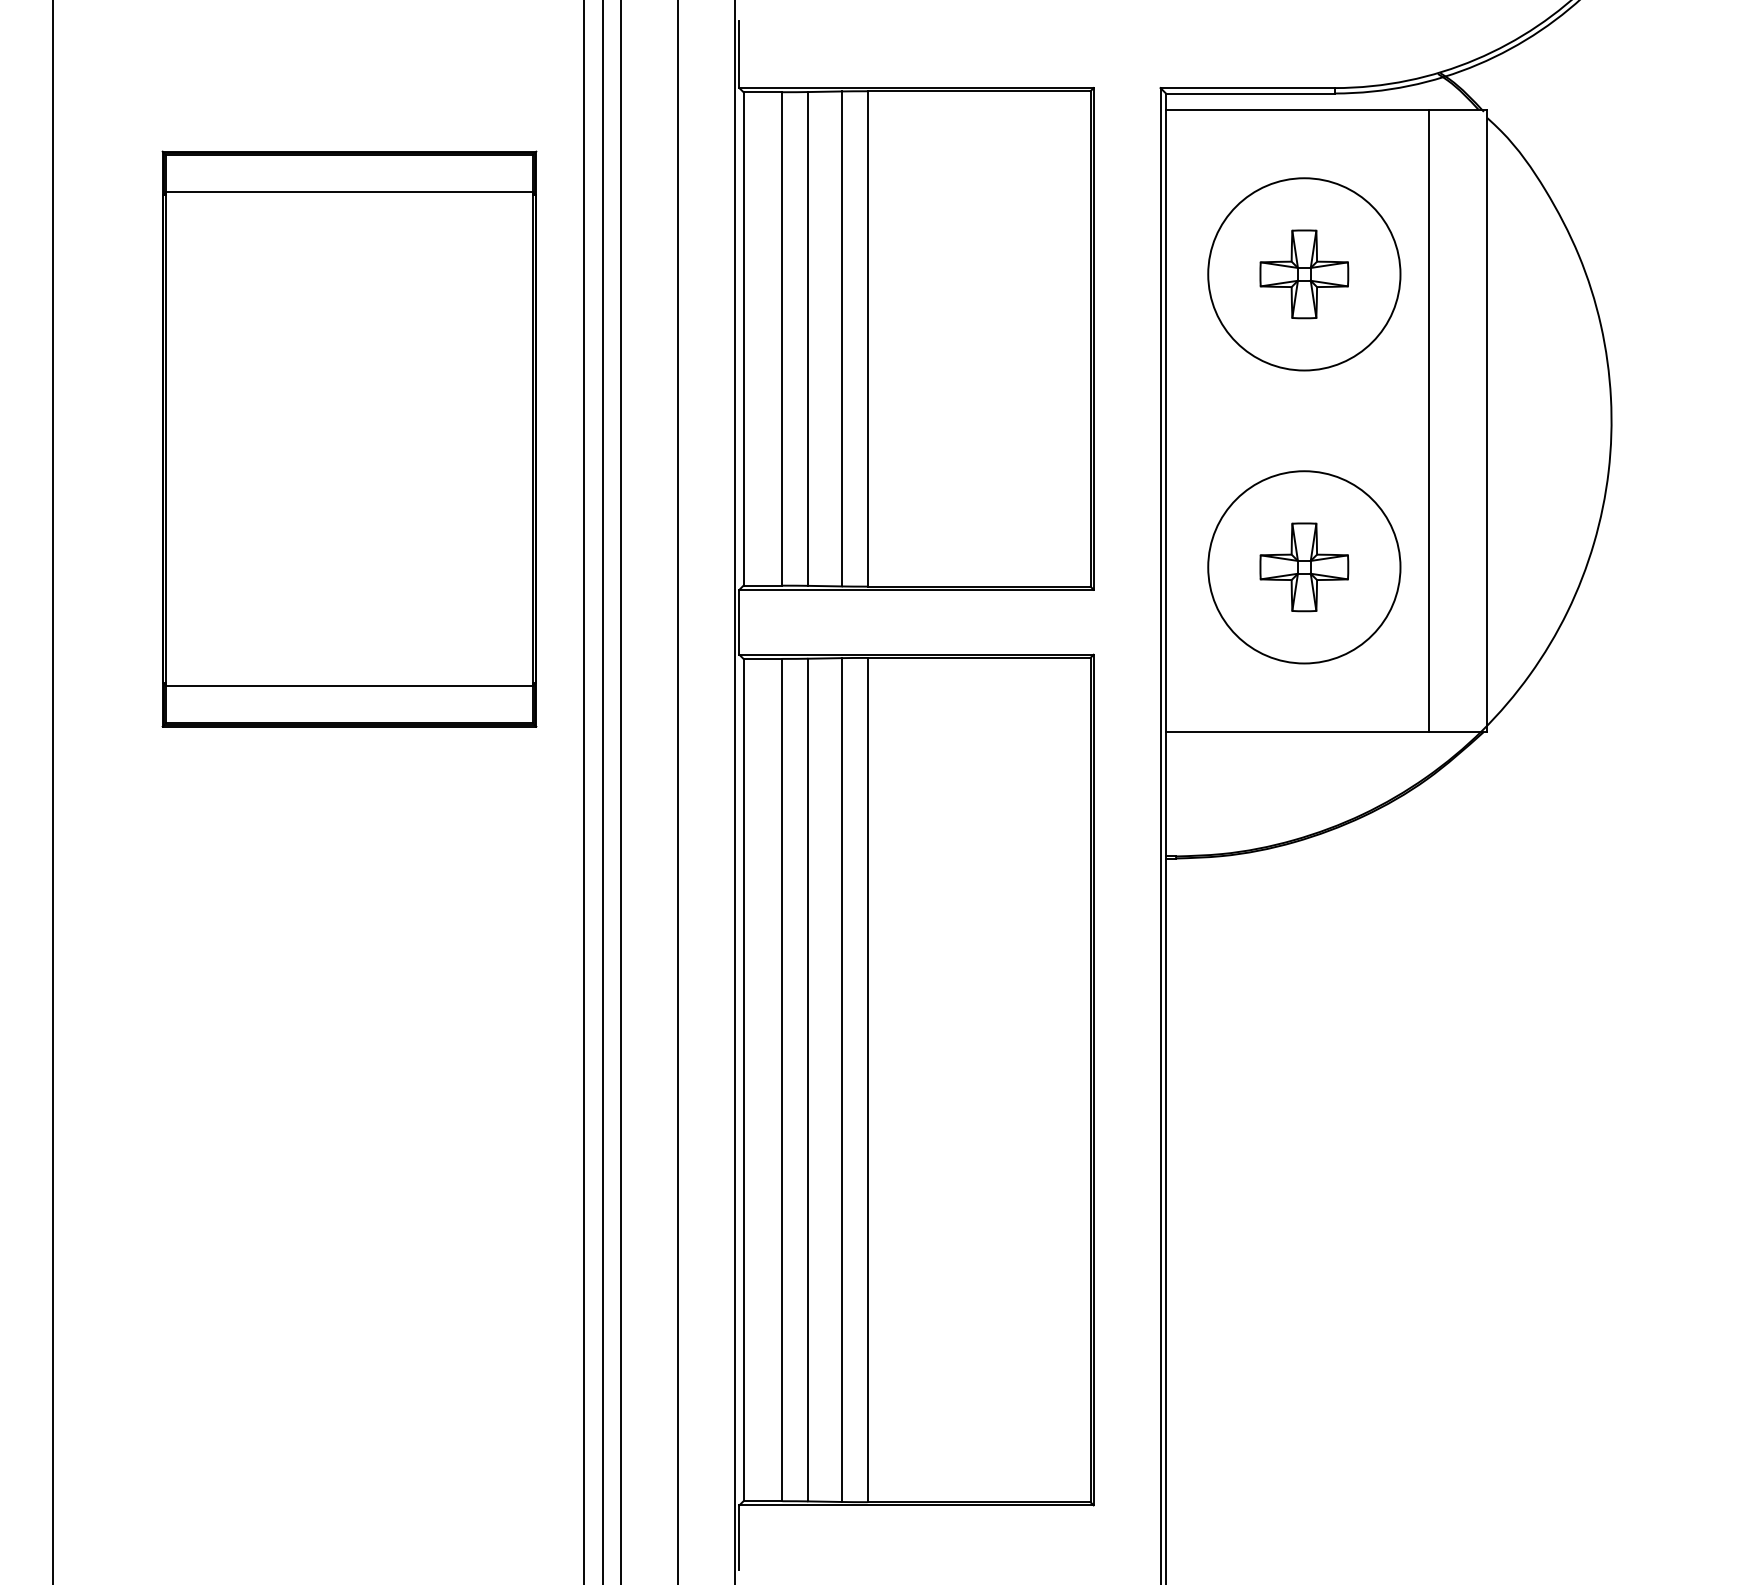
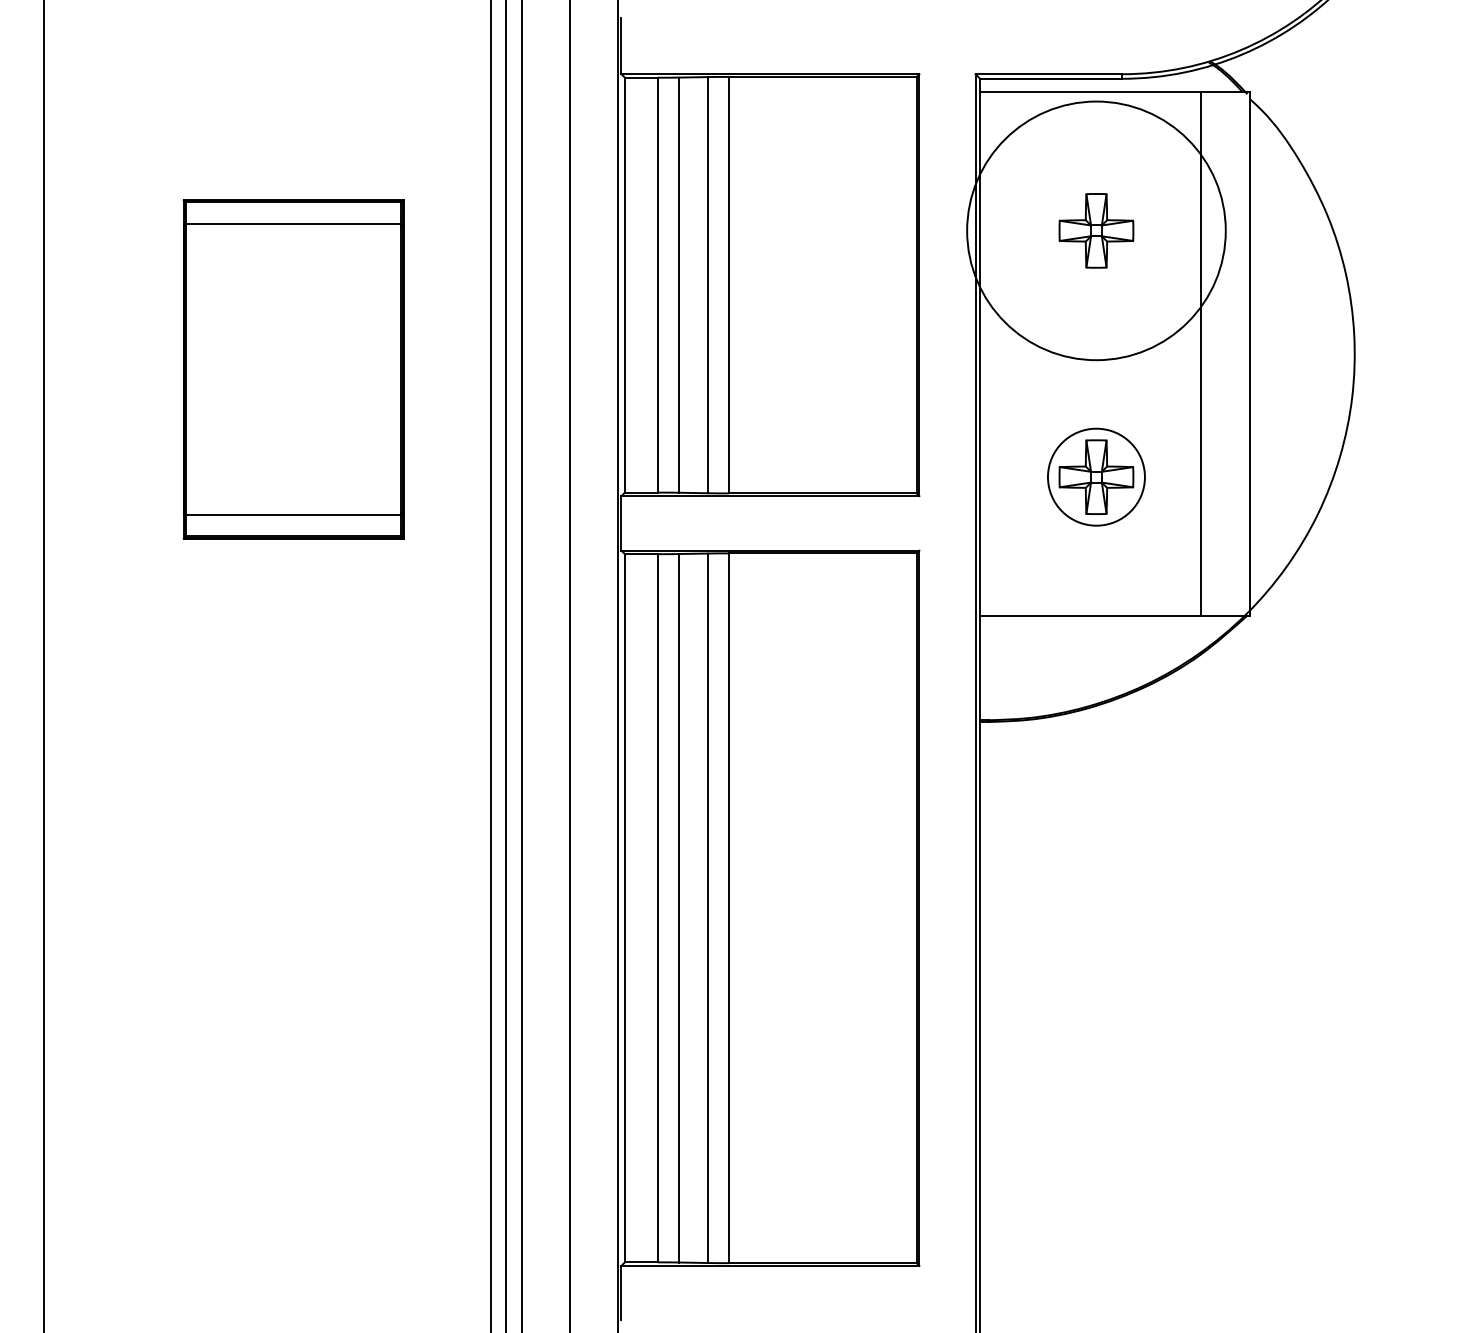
circle: (1304, 273) -> (1096, 230), size x1.6
part: (349, 439) -> (293, 369), size x0.7
circle: (1304, 567) -> (1096, 477), size x0.6

